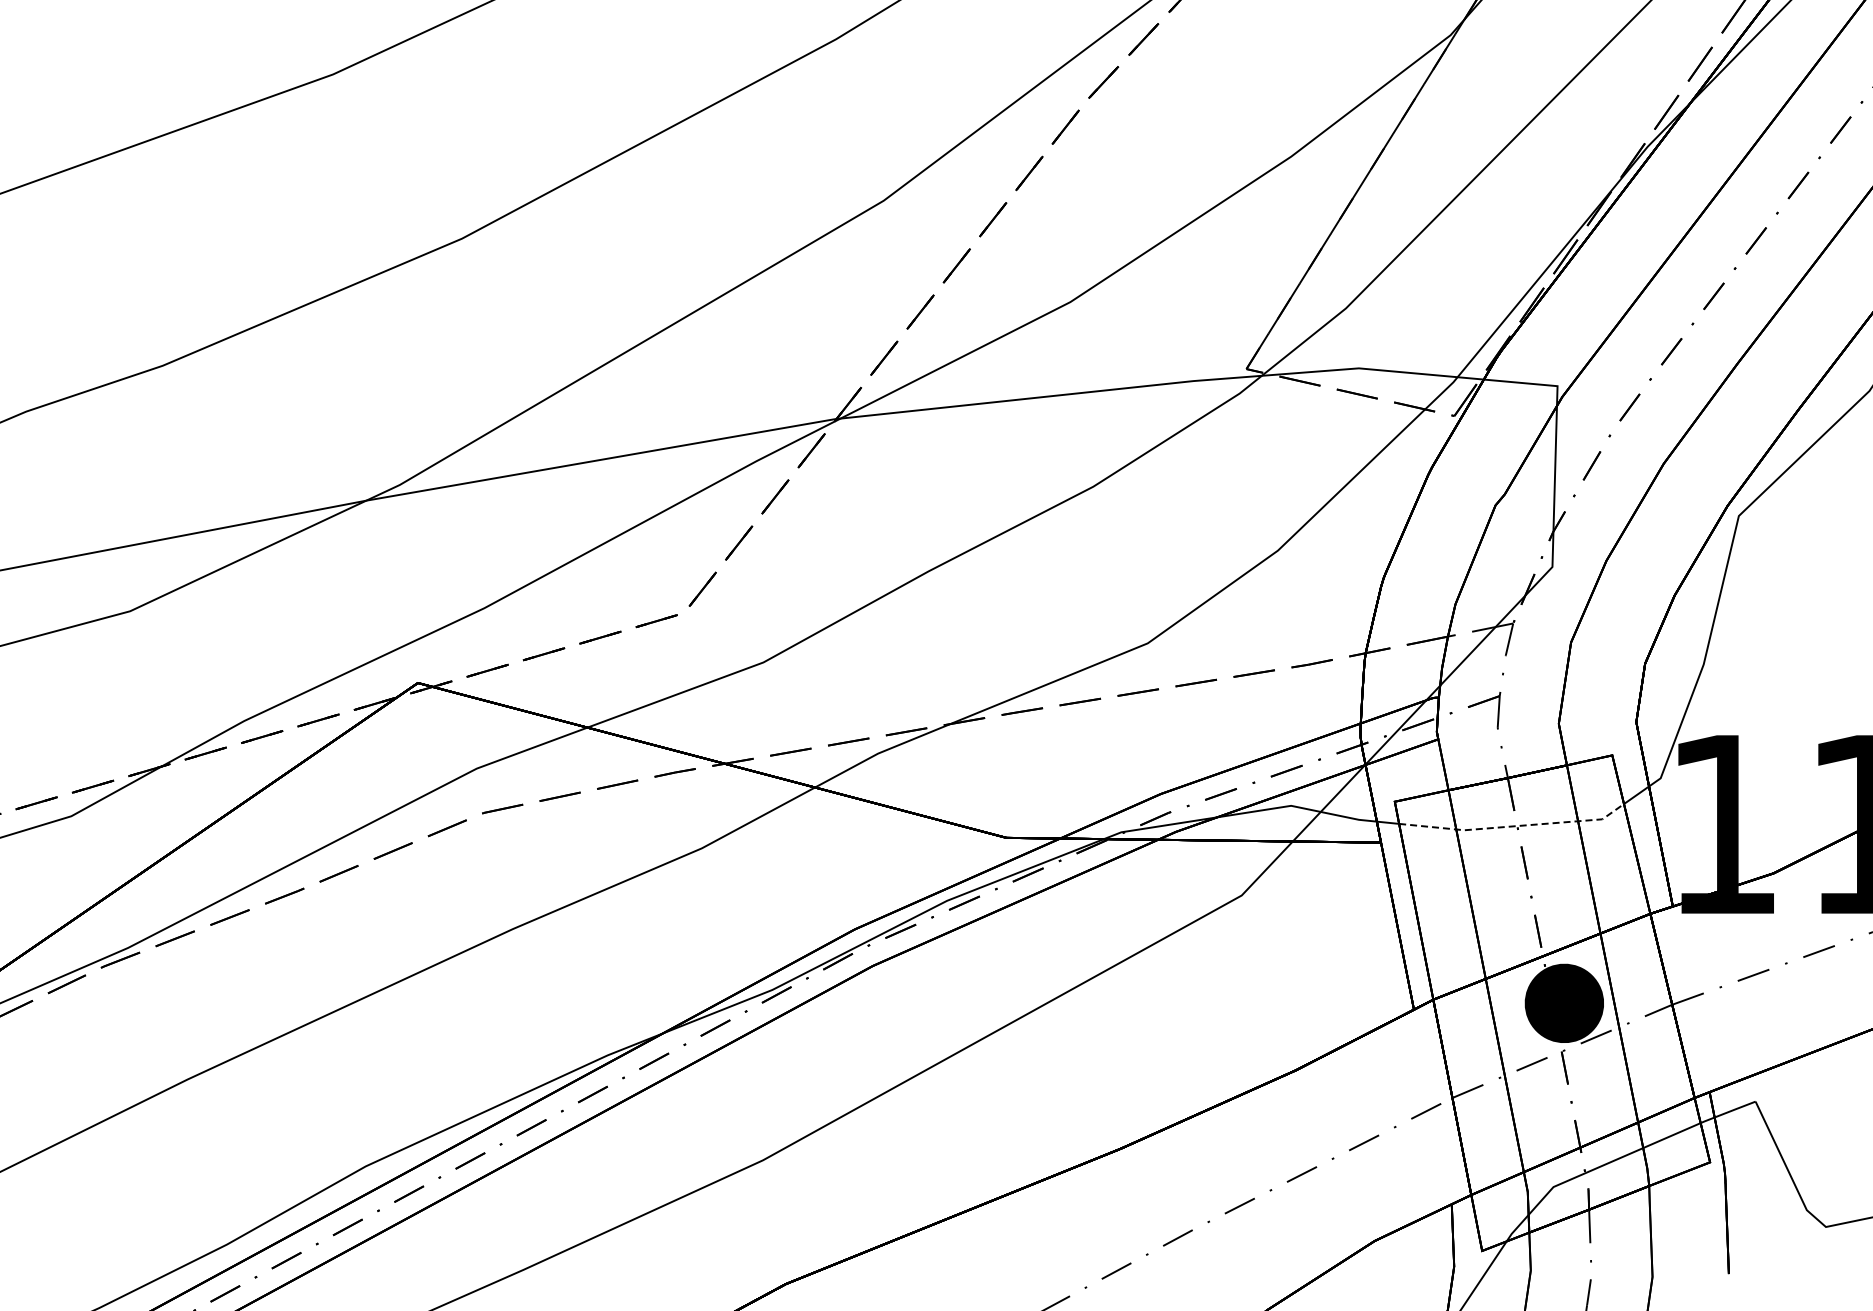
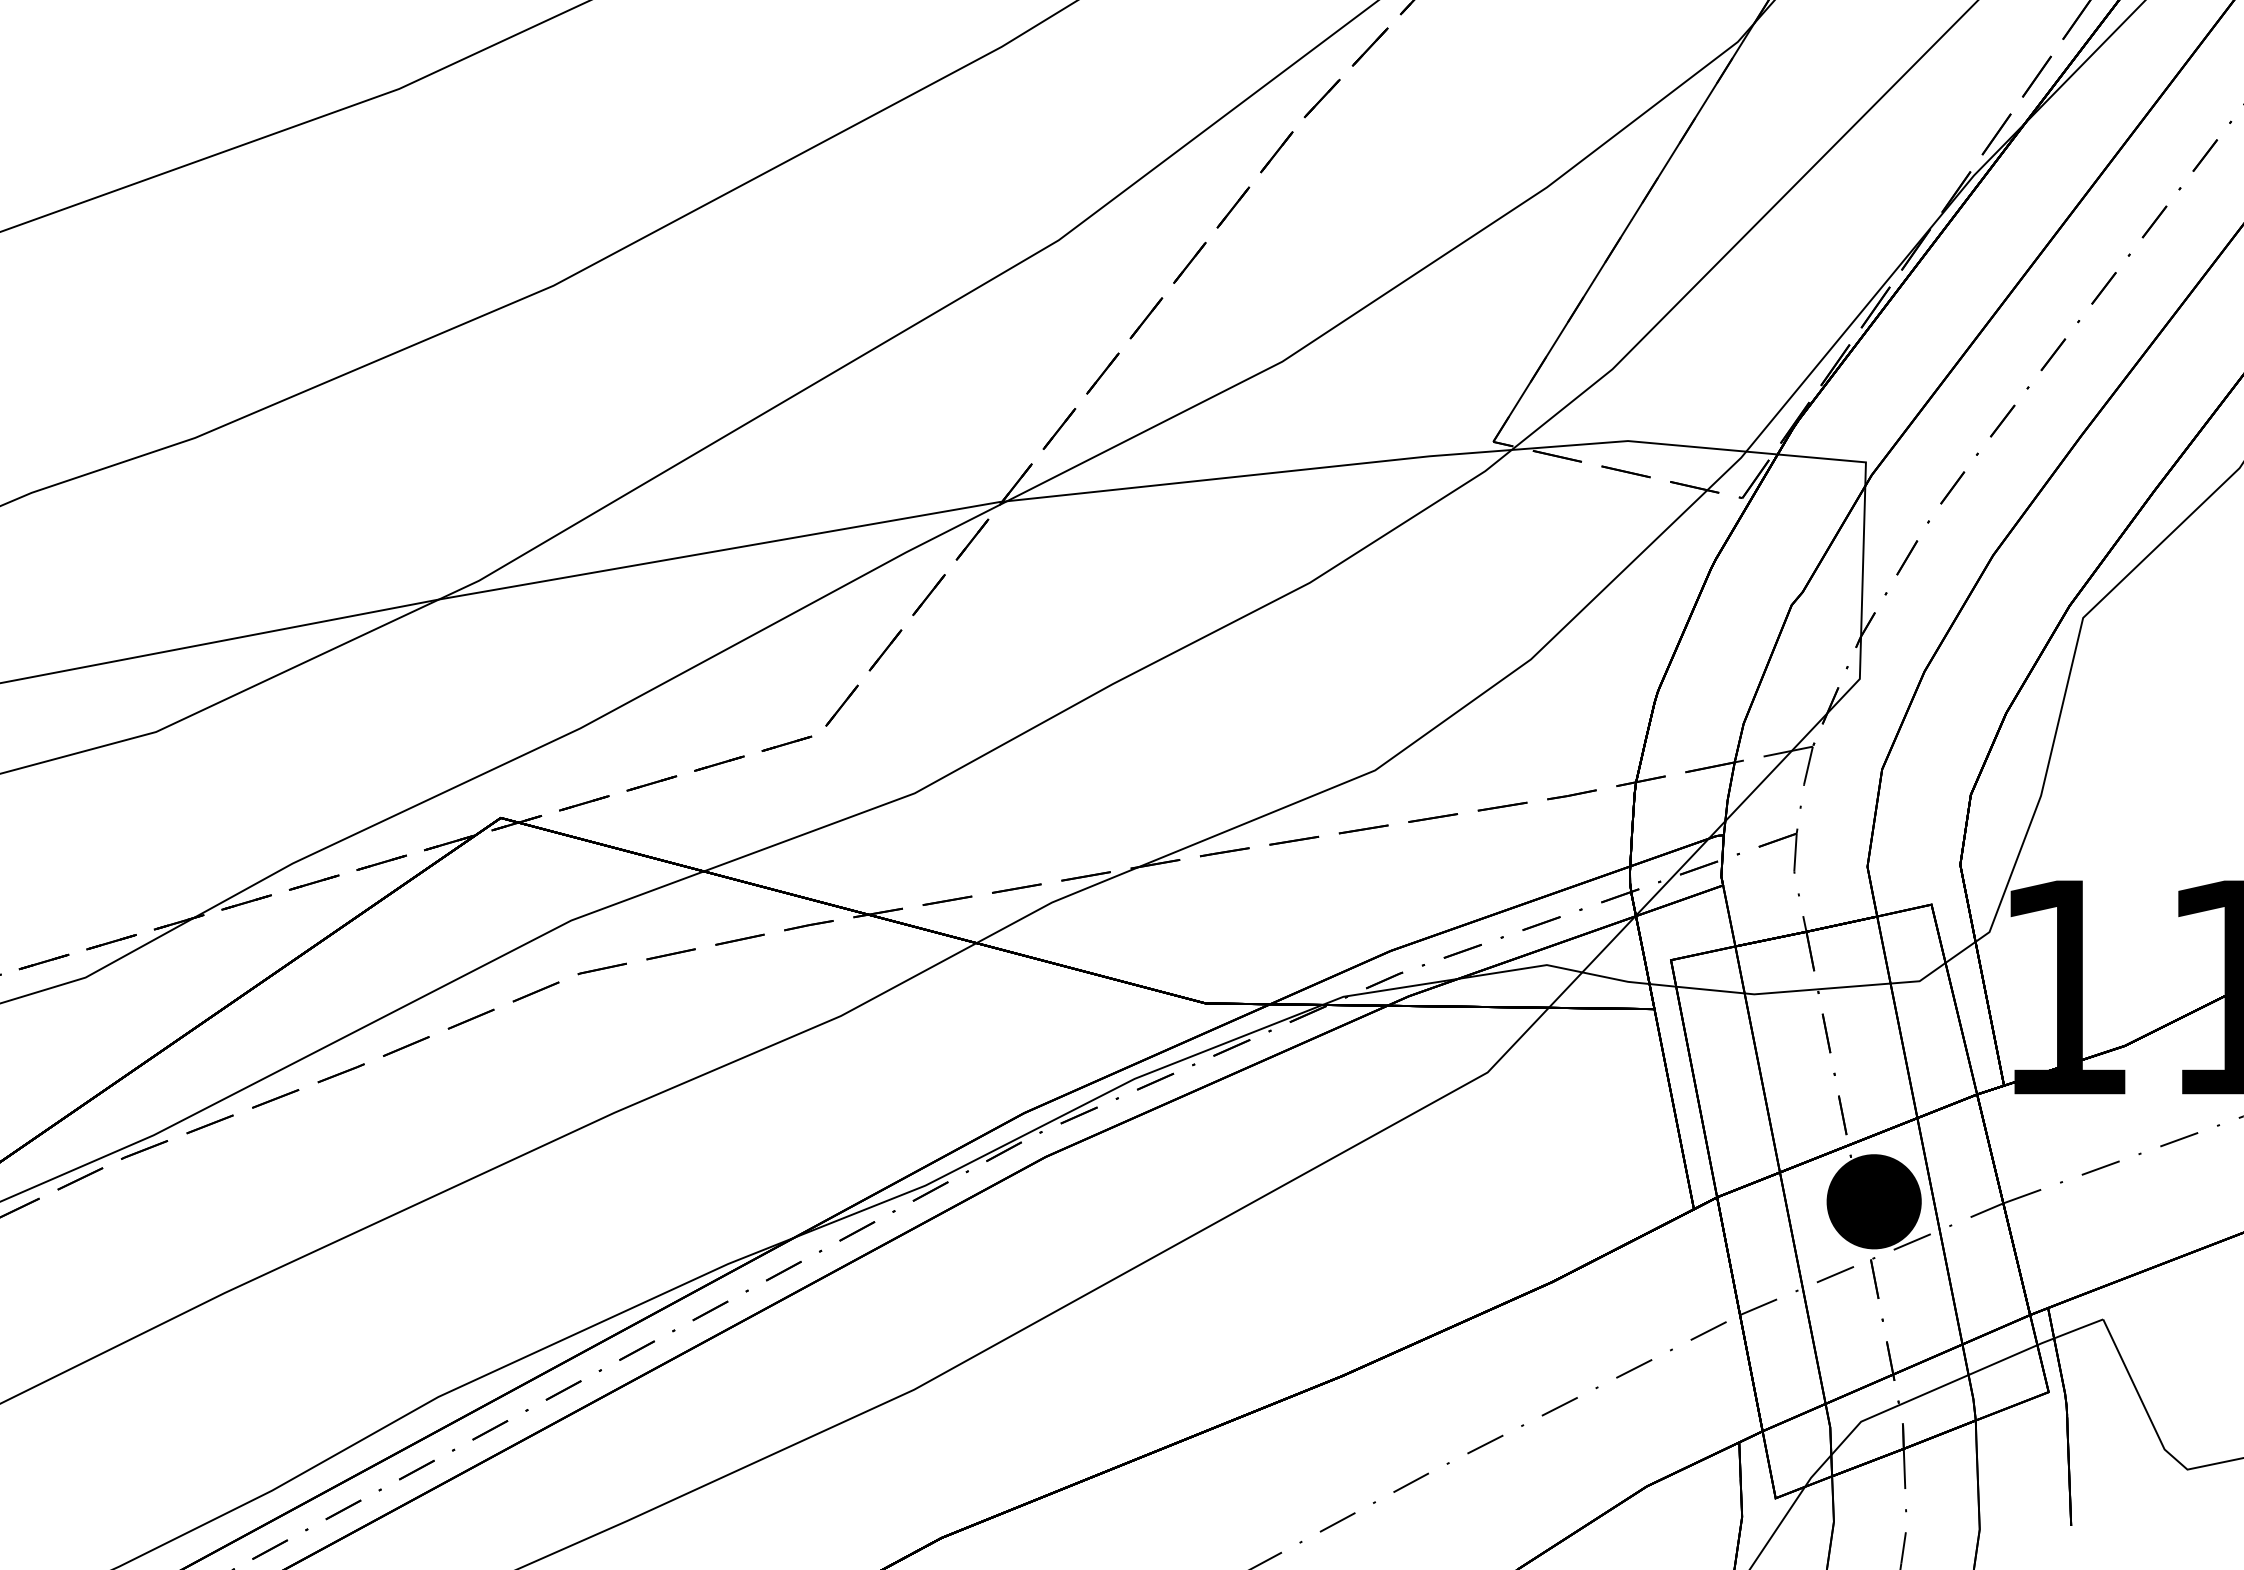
line: (1514, 826) -> (1814, 989), dashed -> solid

